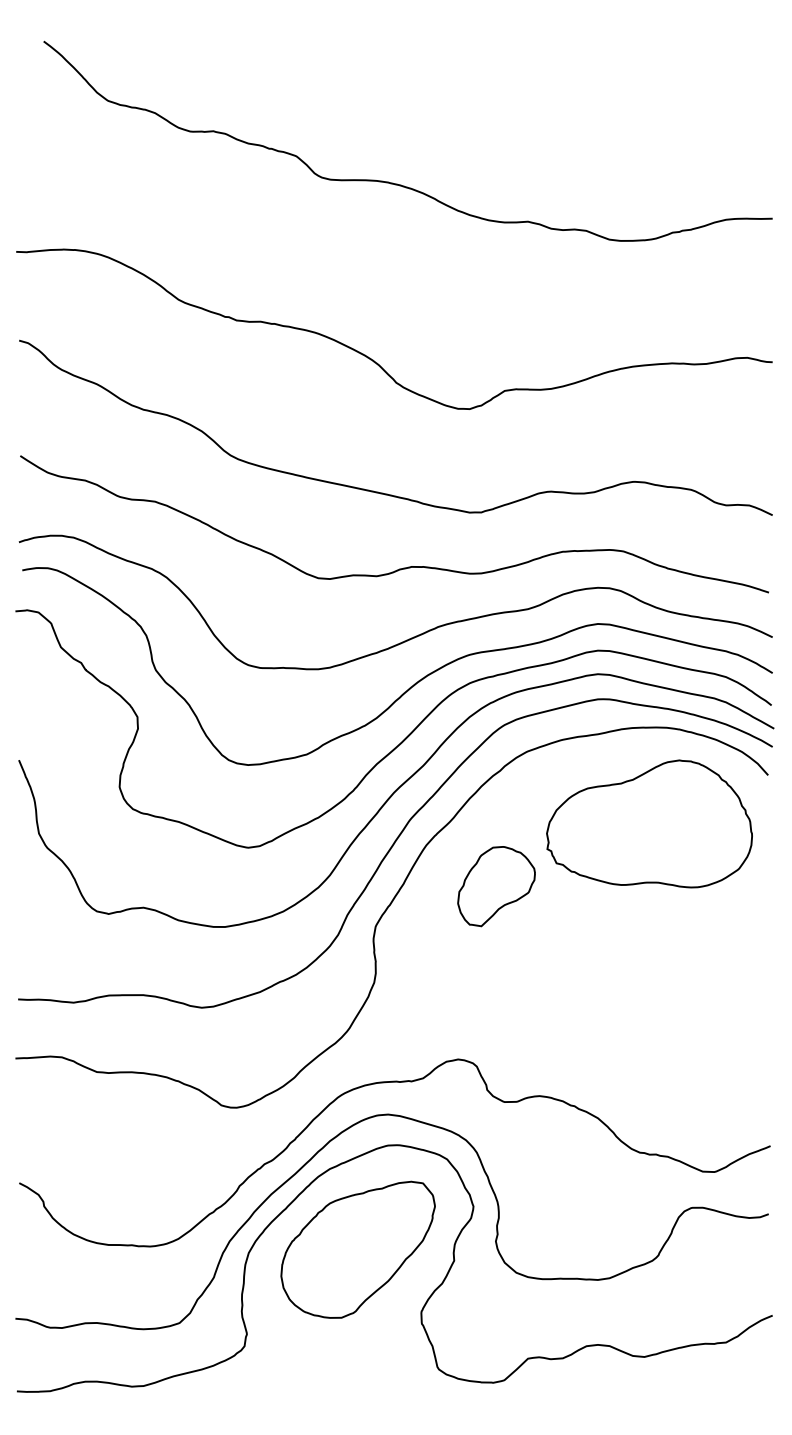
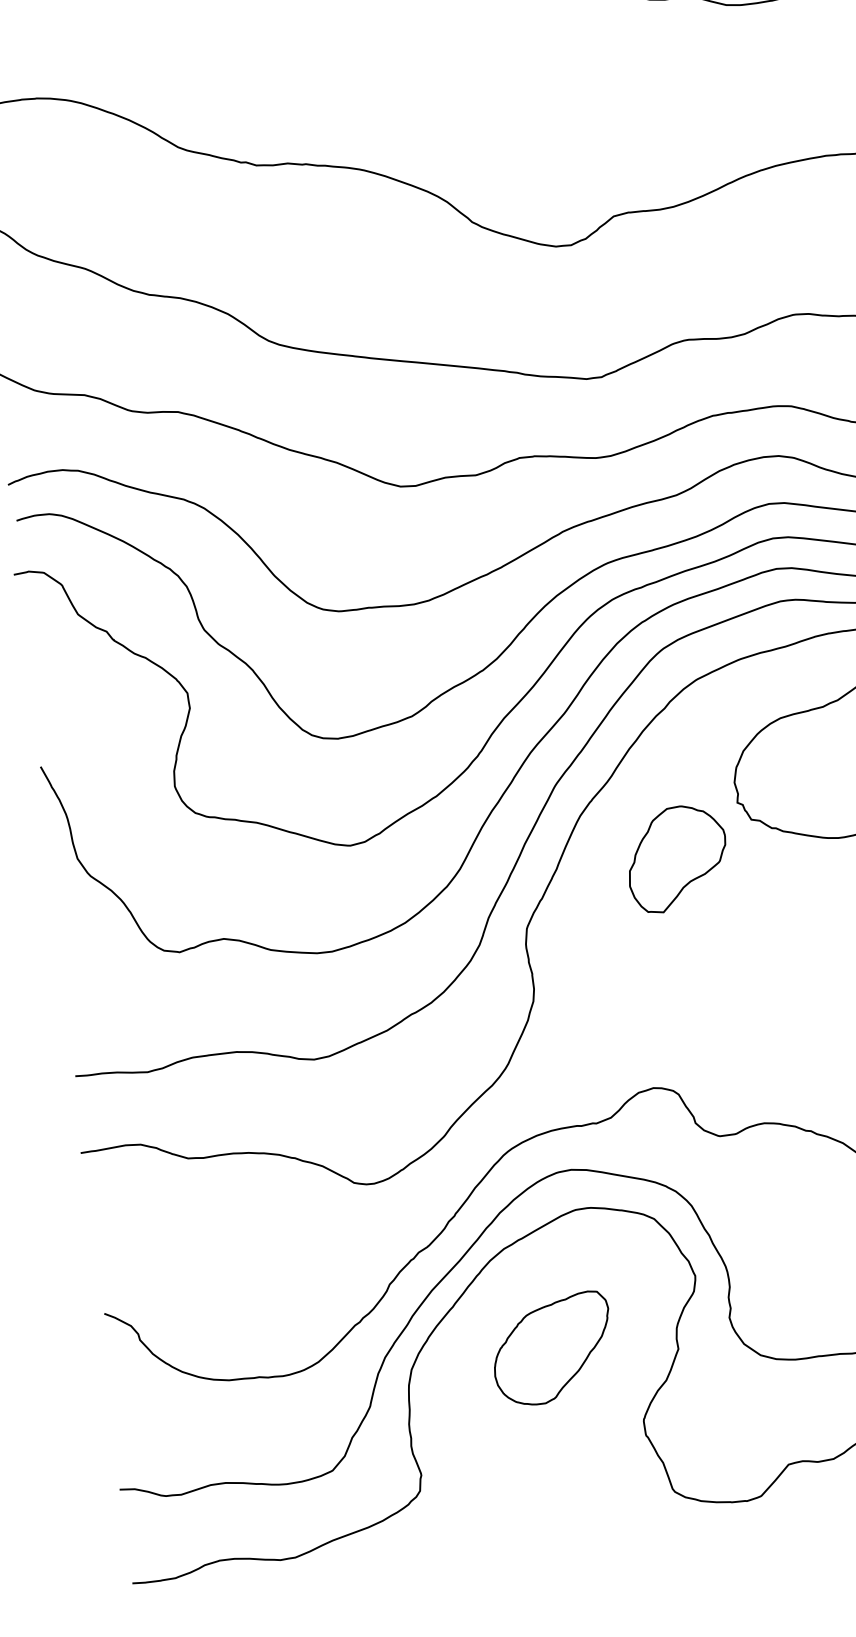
part: (357, 1249) -> (551, 1348), size x0.6

